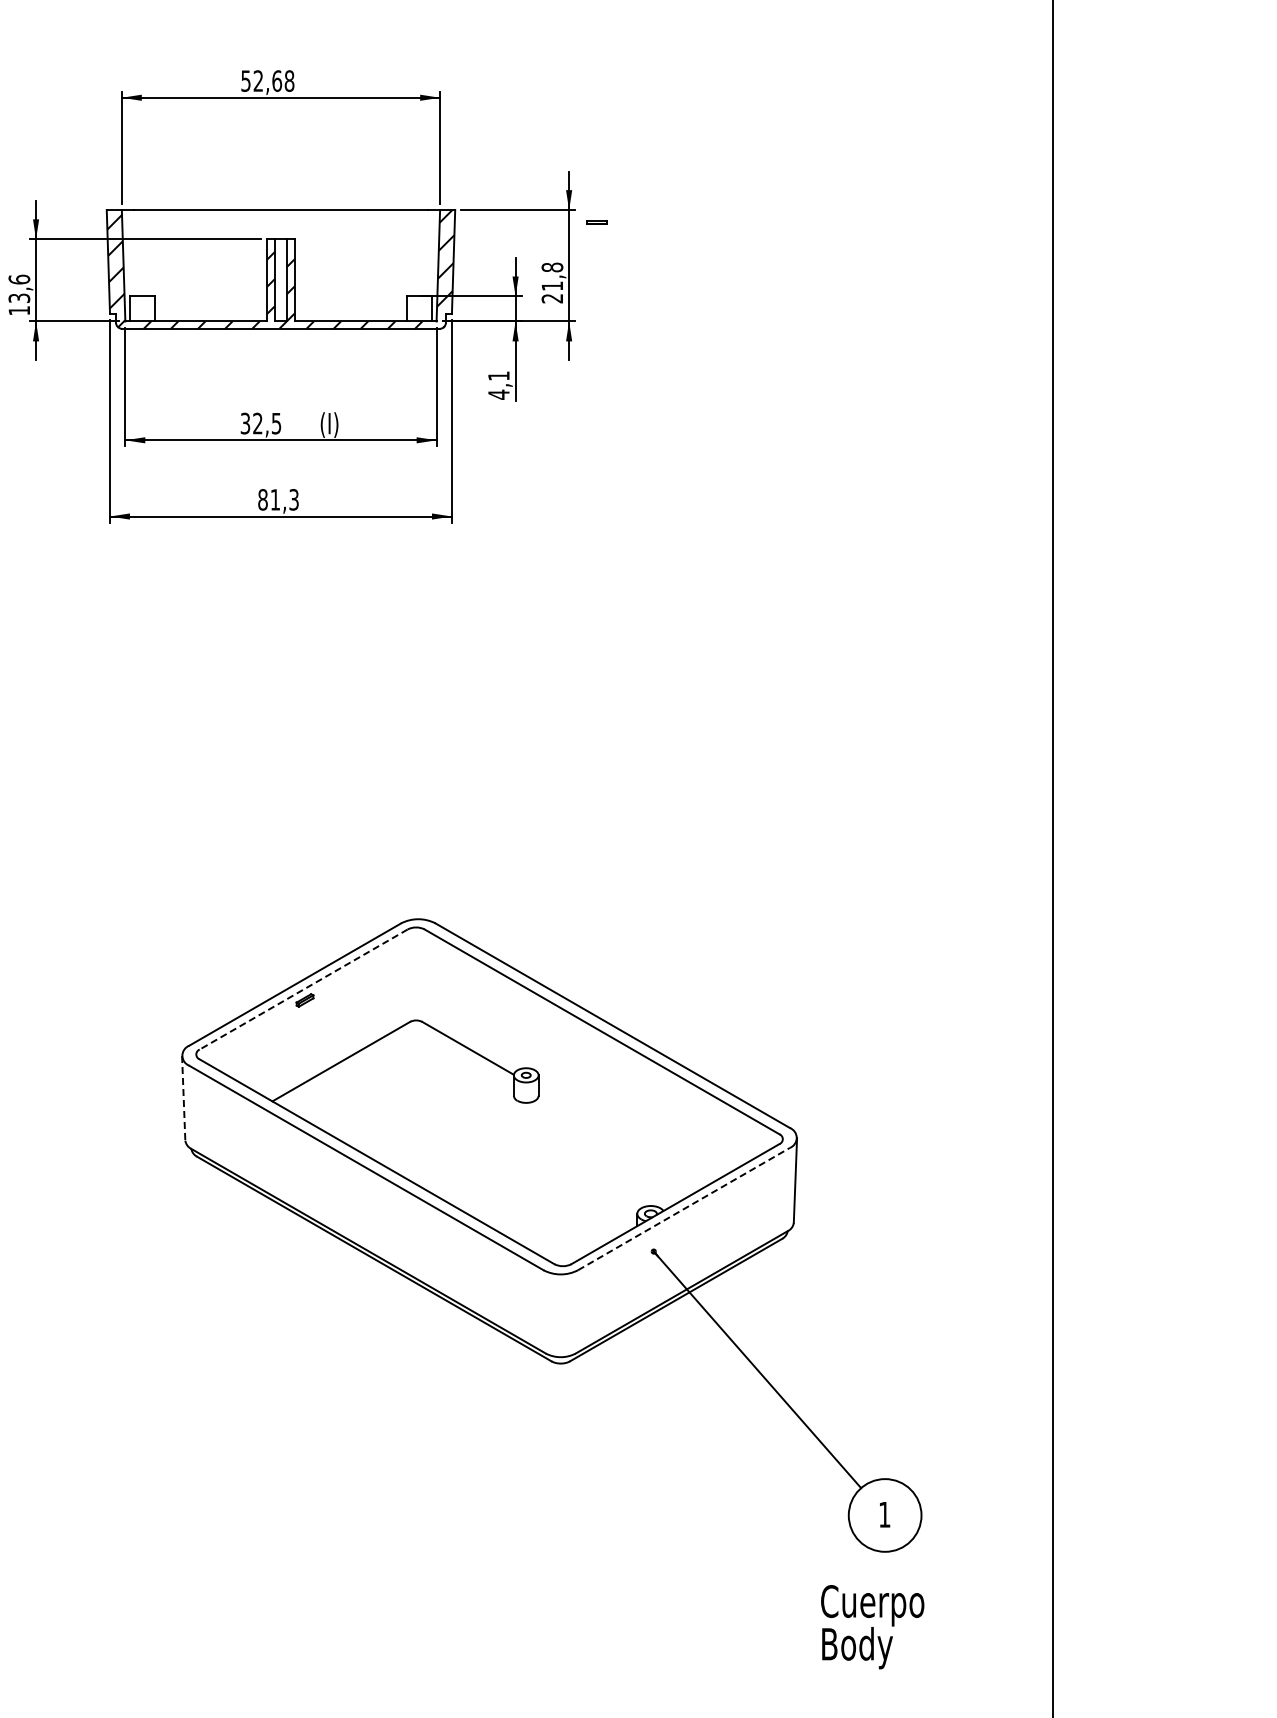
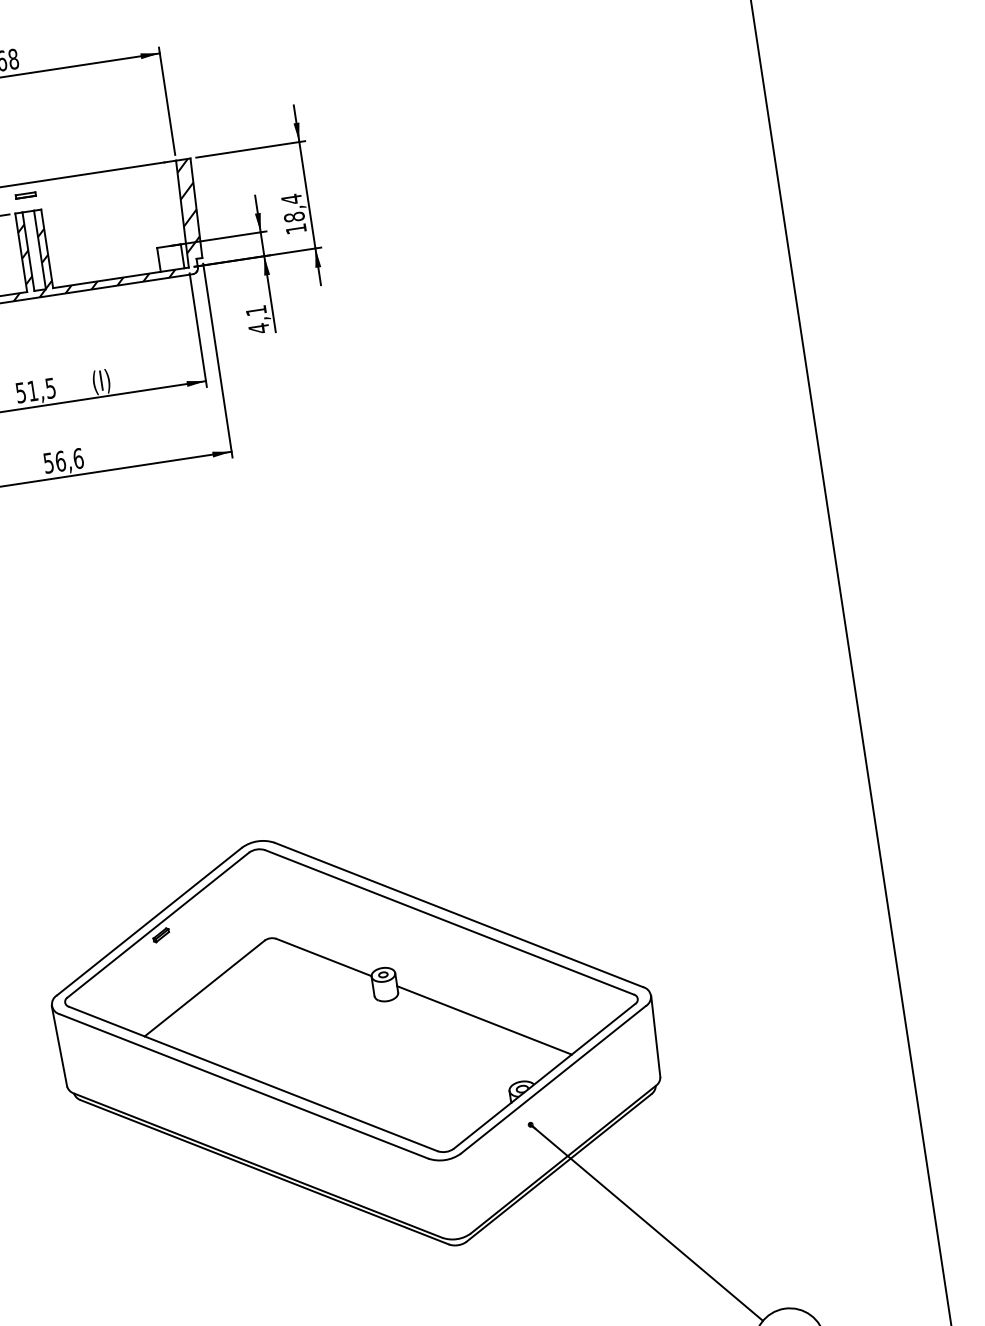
line: (596, 221) -> (25, 194), moved
text: (552, 282) -> (293, 213), 21,8 -> 18,4
text: (251, 423) -> (26, 391), 32,5 -> 51,5
text: (278, 499) -> (63, 460), 81,3 -> 56,6
line: (303, 989) -> (158, 925), dashed -> solid
line: (183, 1098) -> (59, 1046), dashed -> solid
line: (622, 1137) -> (484, 1020), added
line: (684, 1208) -> (553, 1079), dashed -> solid

